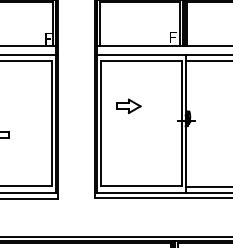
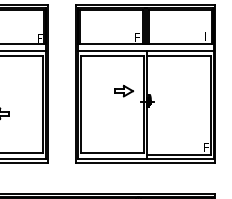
part: (129, 105) -> (124, 90), moved

